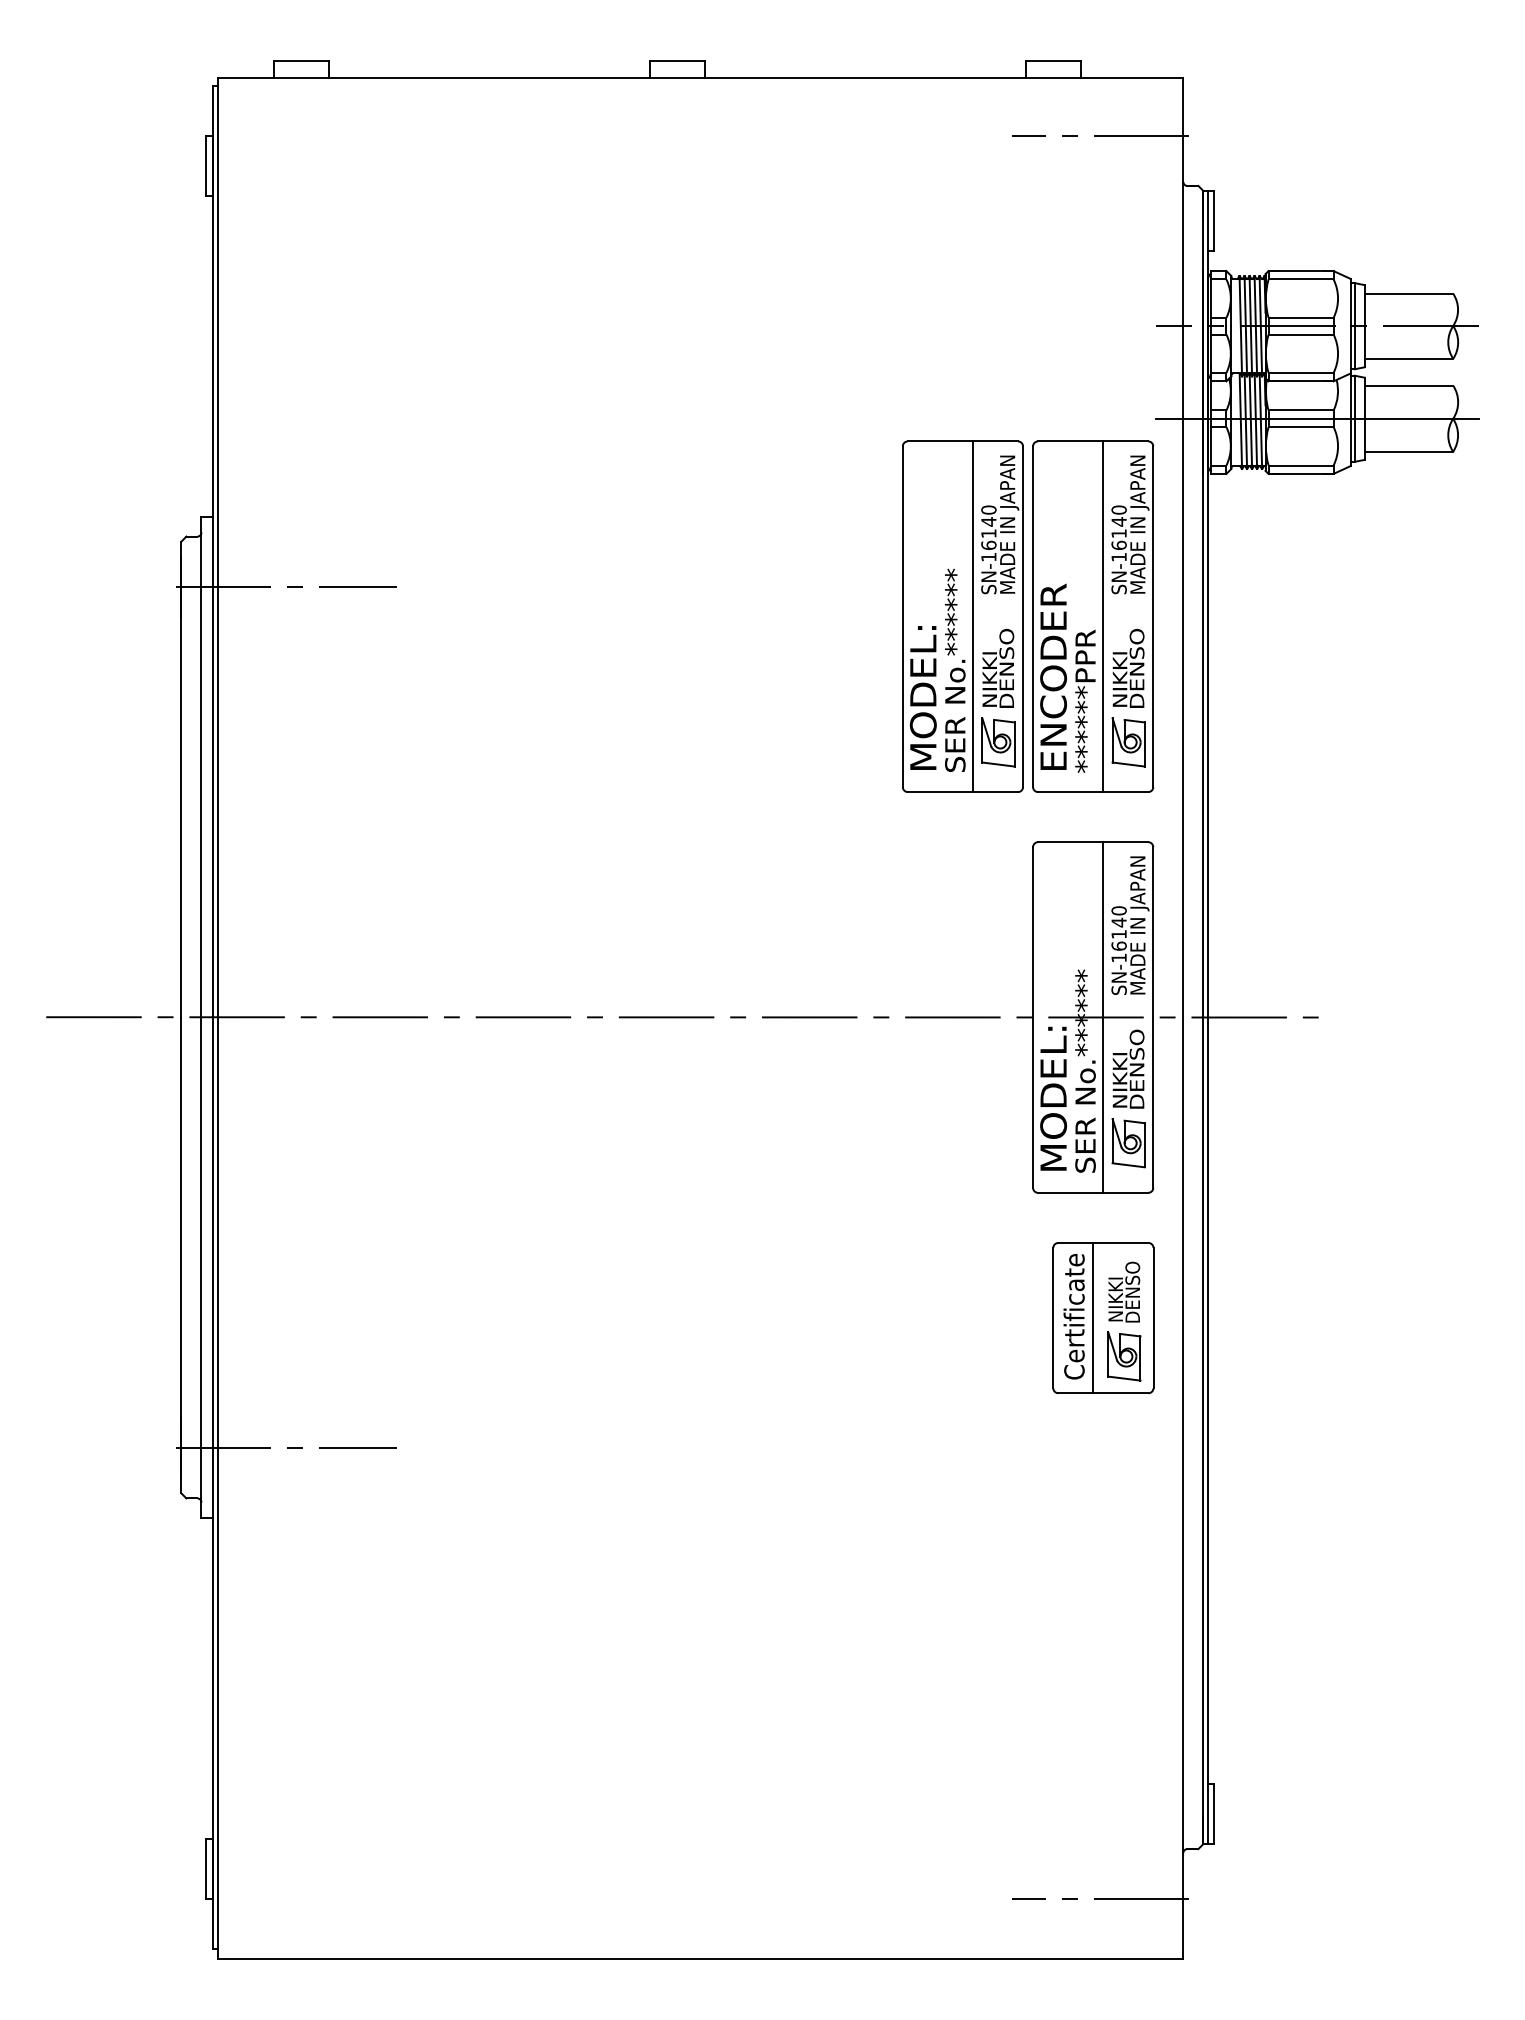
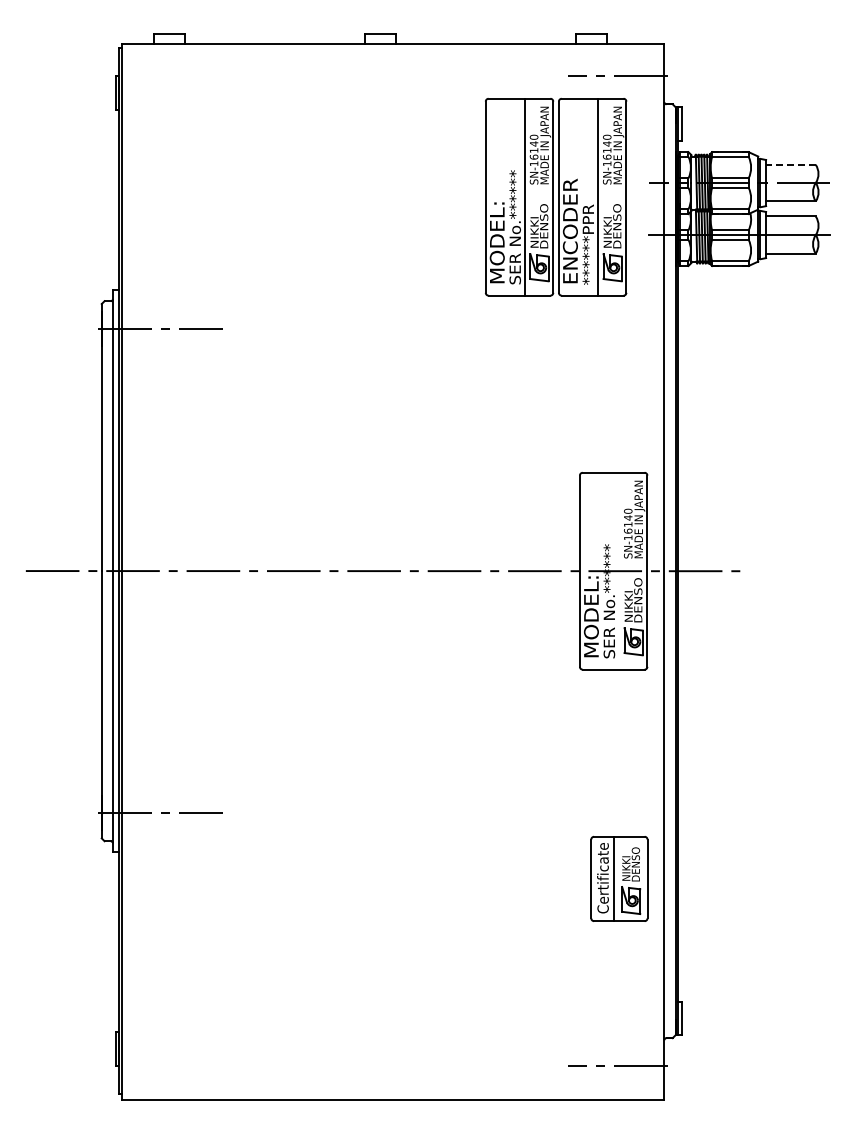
line: (1408, 293) -> (790, 164), solid -> dashed
part: (1028, 617) -> (556, 197), moved
line: (1103, 1016) -> (619, 570), removed
part: (1103, 1317) -> (619, 878), moved

